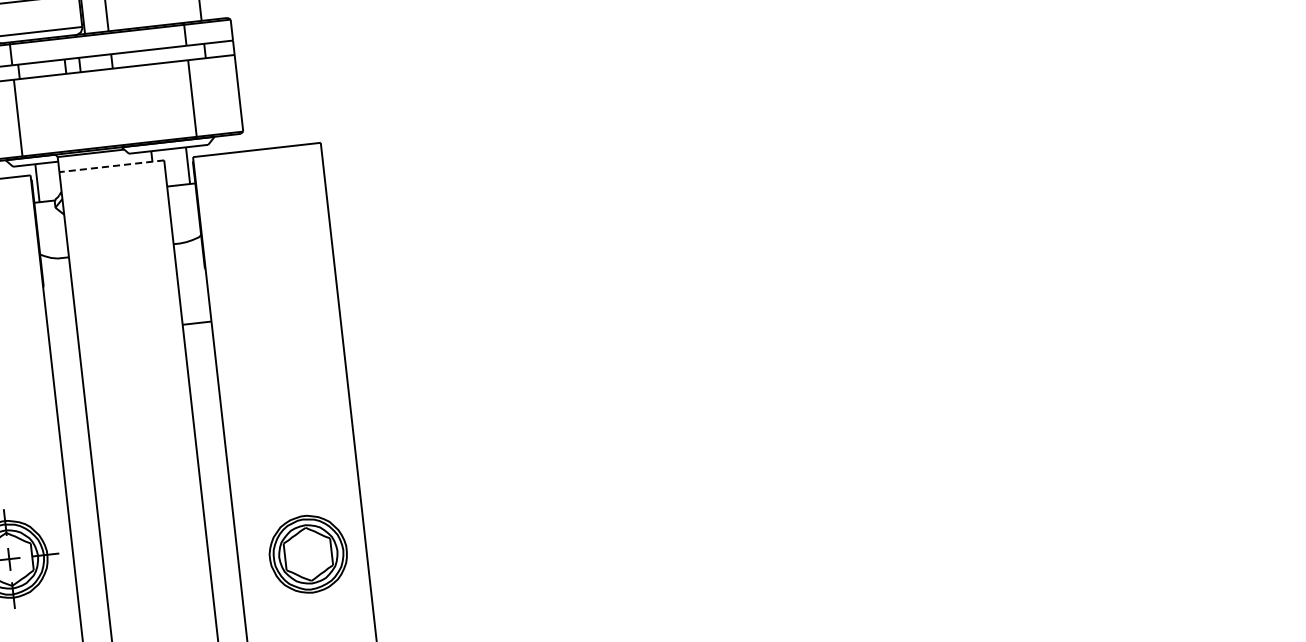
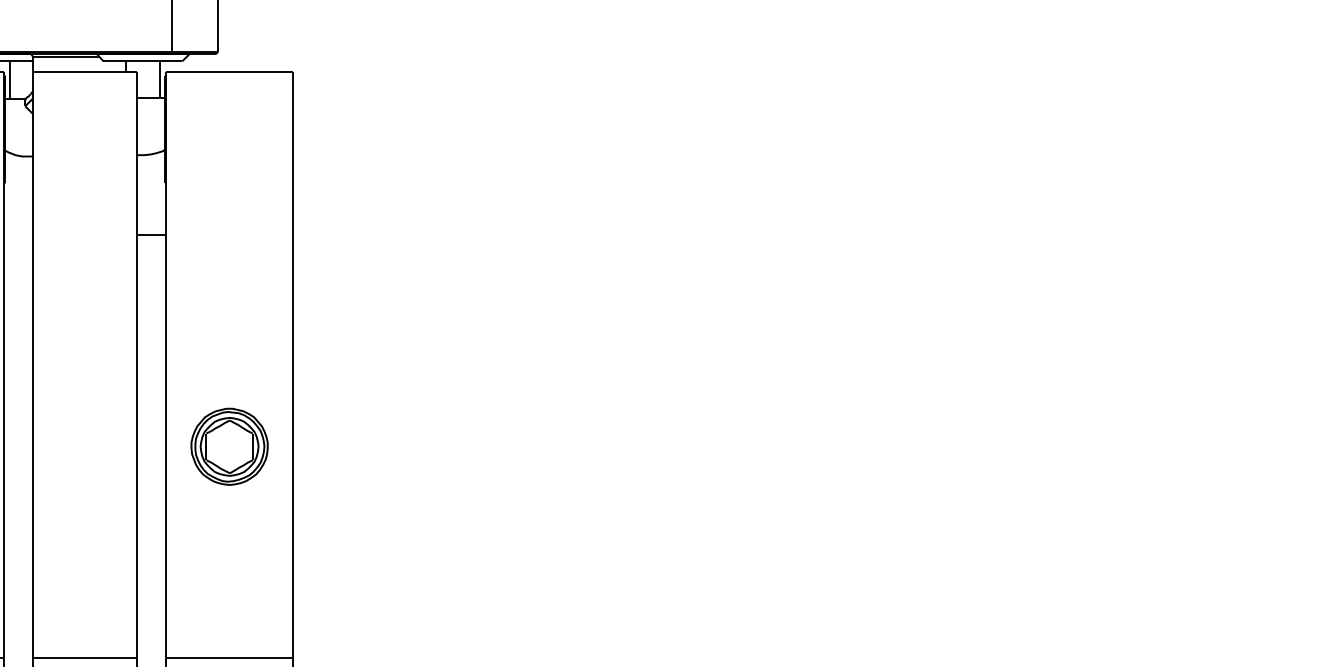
line: (111, 166) -> (84, 71), dashed -> solid
part: (308, 554) -> (229, 446), moved

